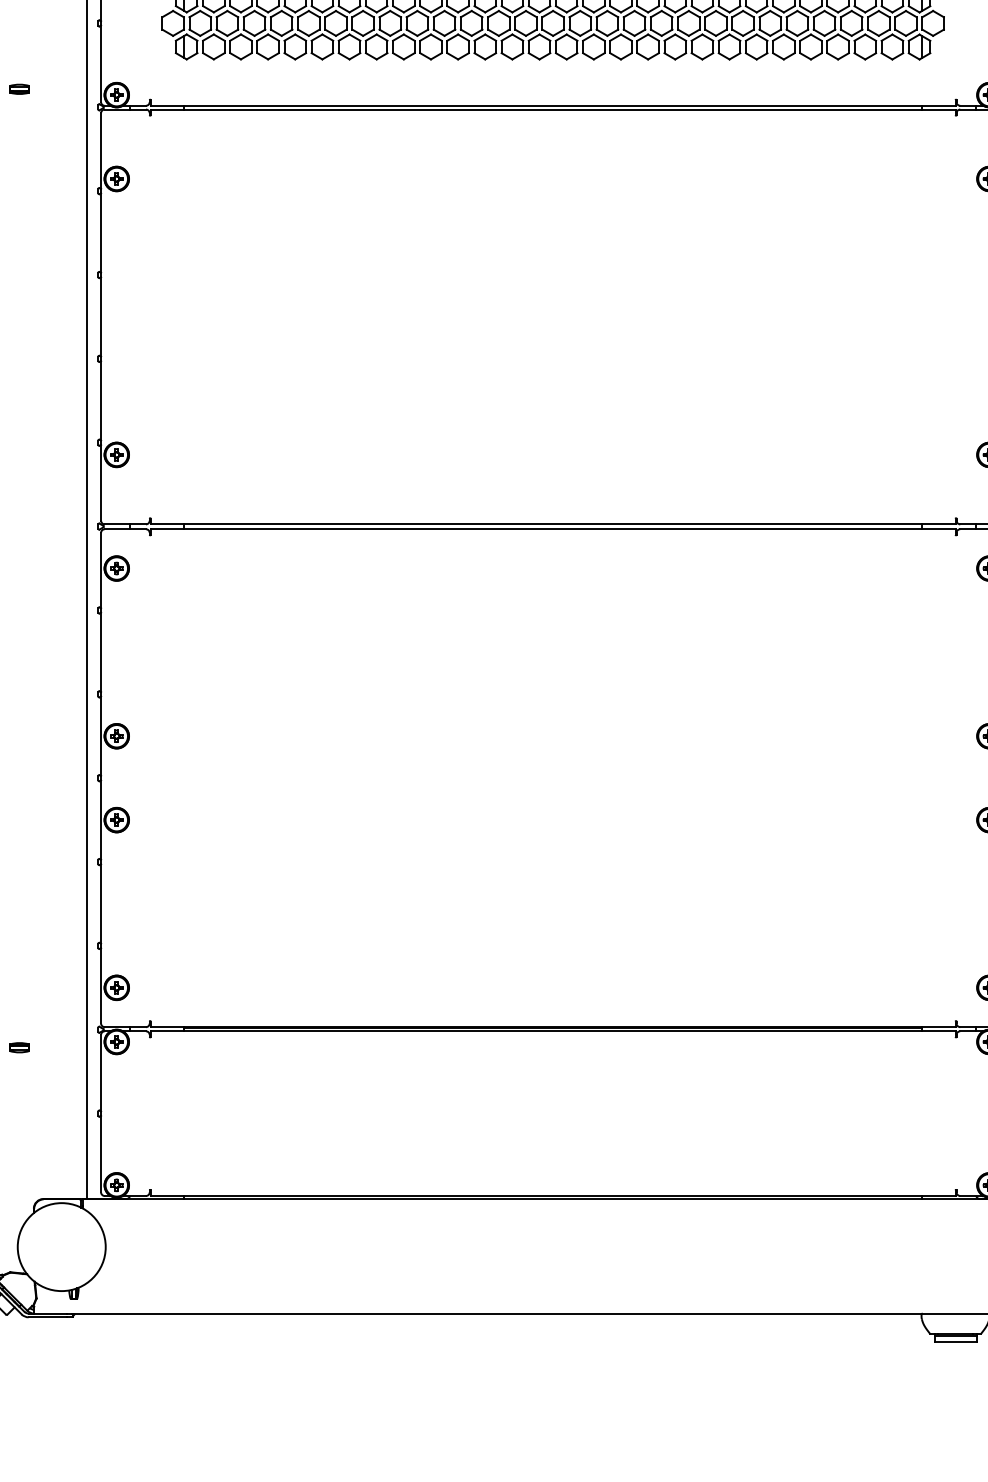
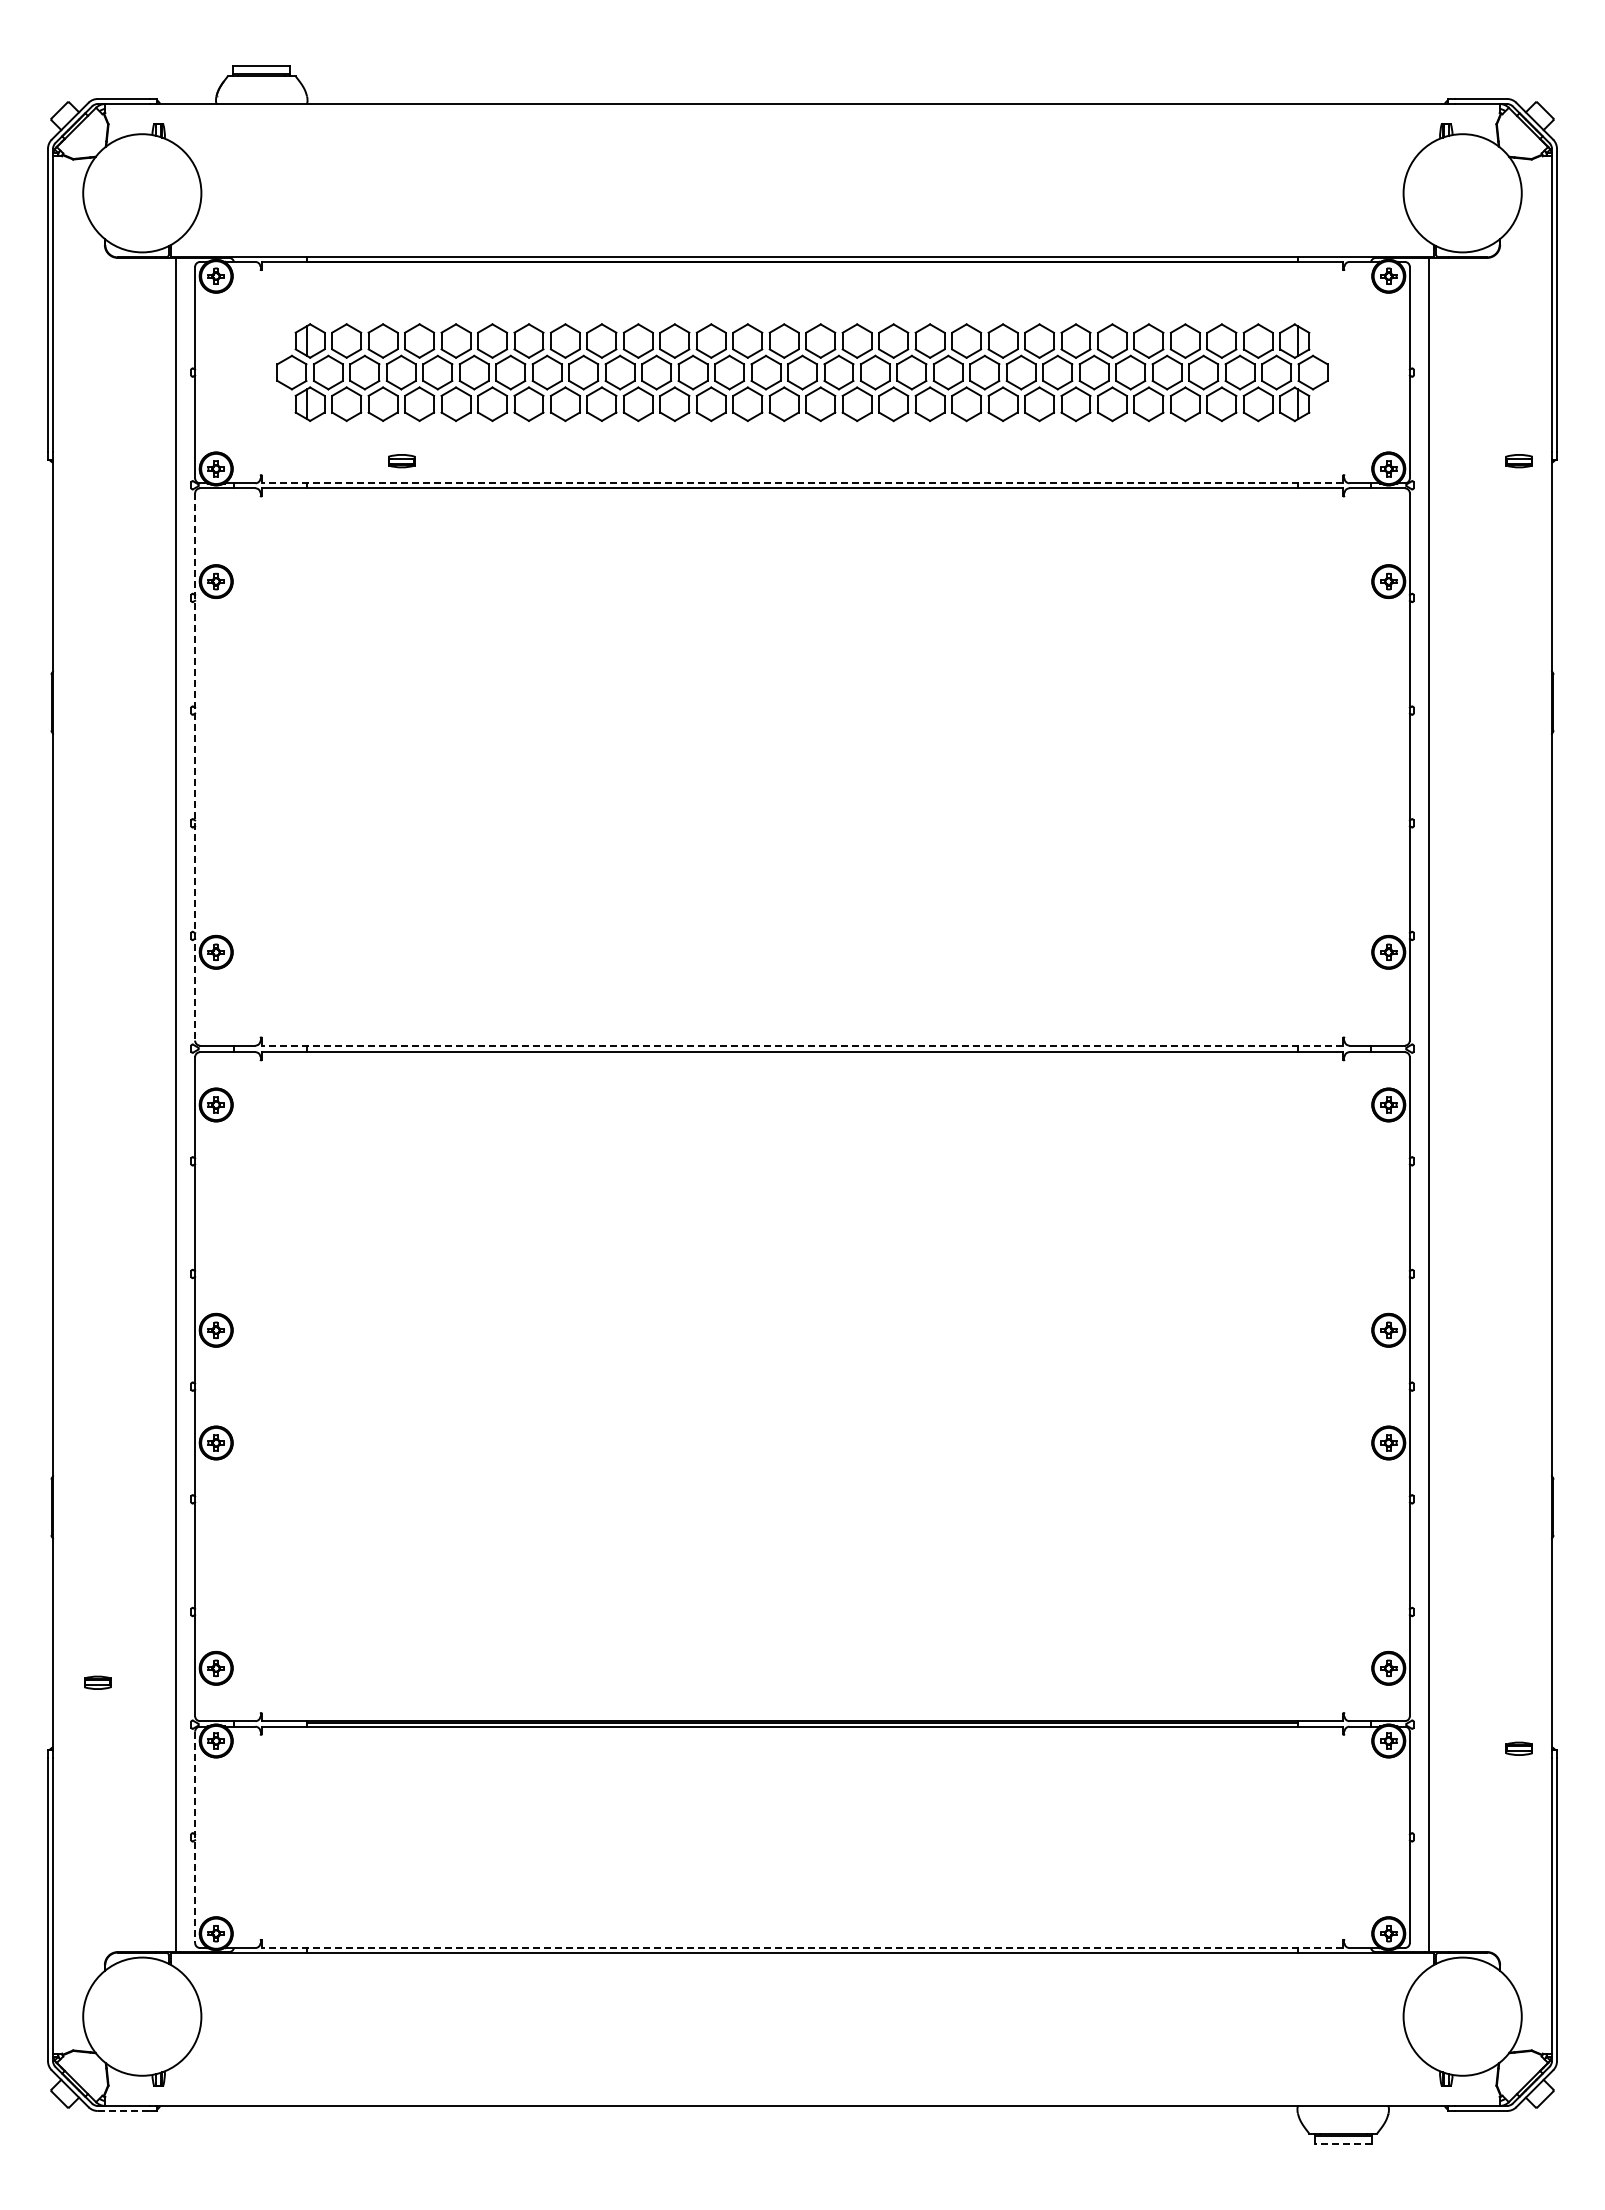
part: (19, 89) -> (401, 461), moved
line: (553, 105) -> (802, 483), solid -> dashed
line: (101, 316) -> (195, 766), solid -> dashed
line: (553, 524) -> (802, 1045), solid -> dashed
part: (19, 1047) -> (97, 1682), moved
line: (101, 1113) -> (195, 1837), solid -> dashed
line: (553, 1196) -> (802, 1948), solid -> dashed
line: (48, 1317) -> (124, 2111), solid -> dashed
line: (955, 1341) -> (1342, 2143), solid -> dashed

